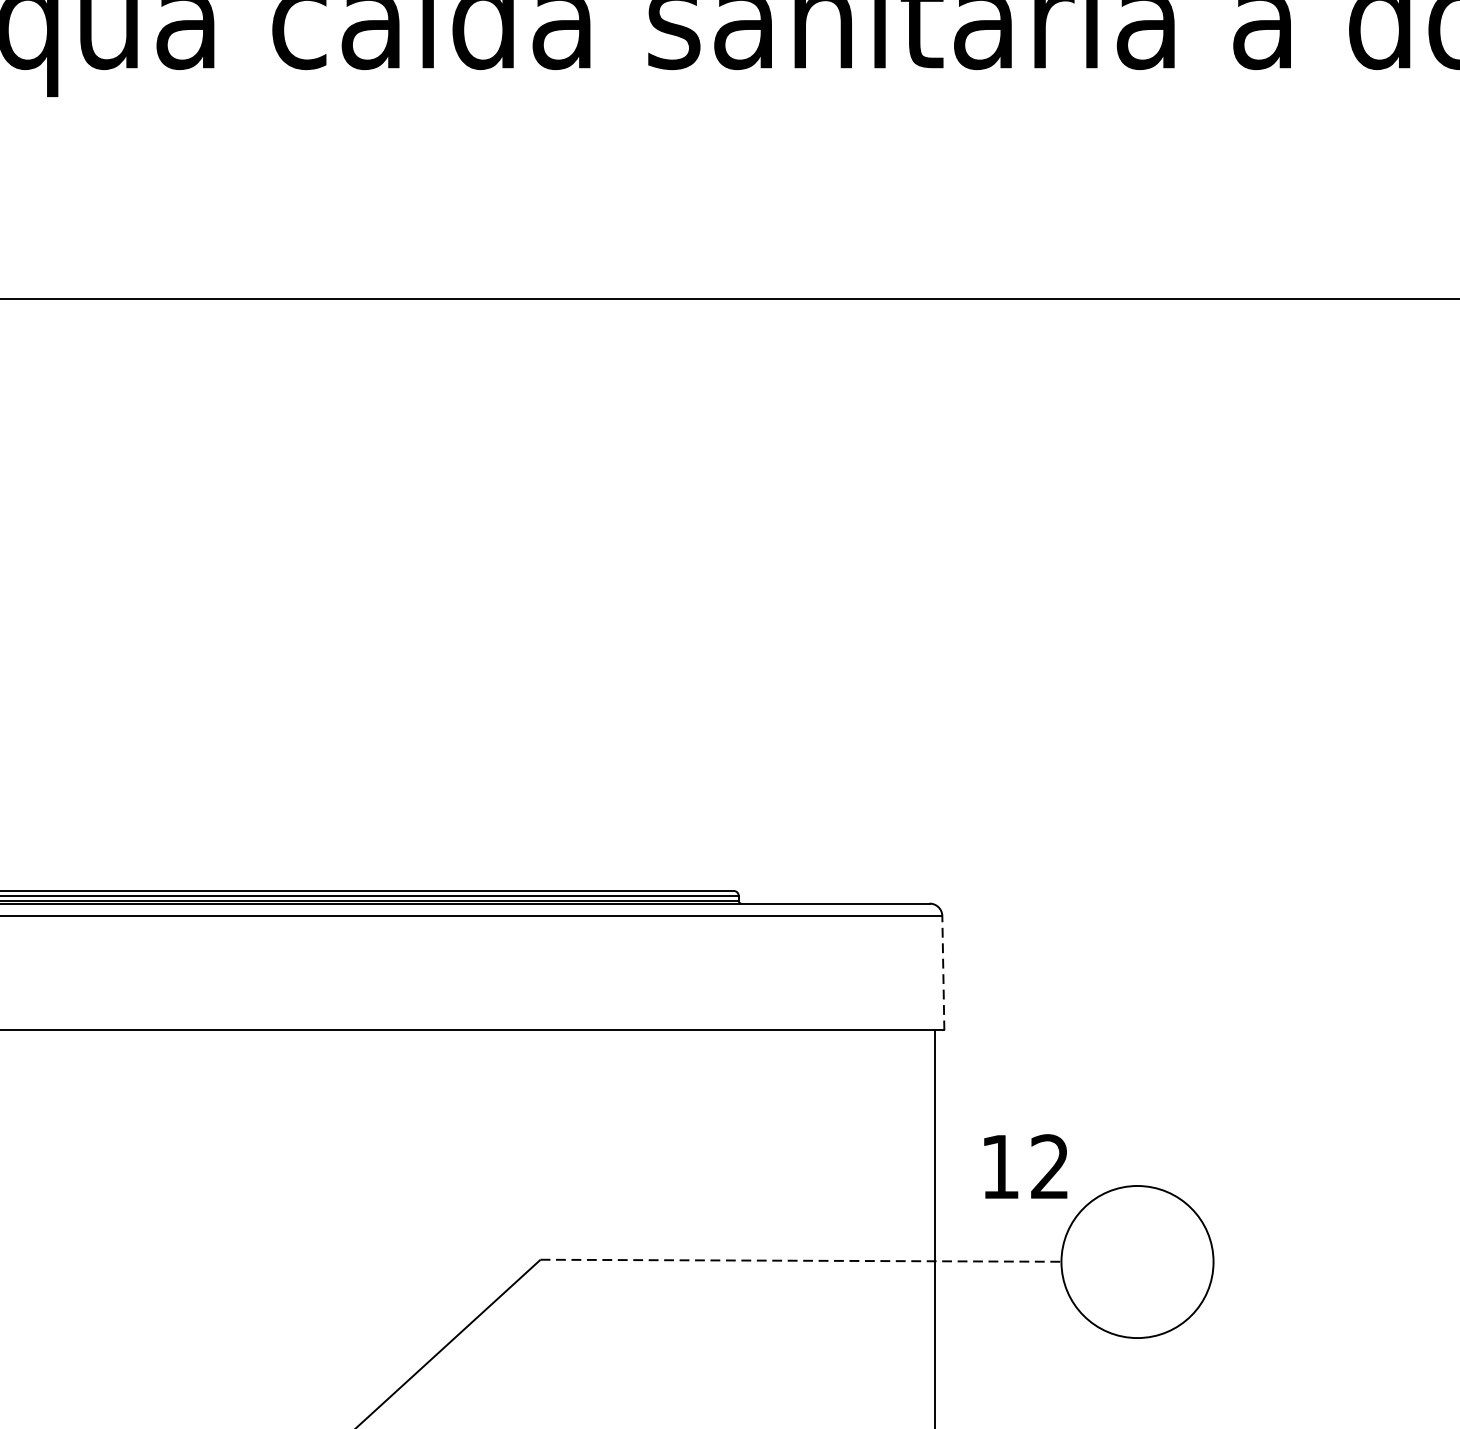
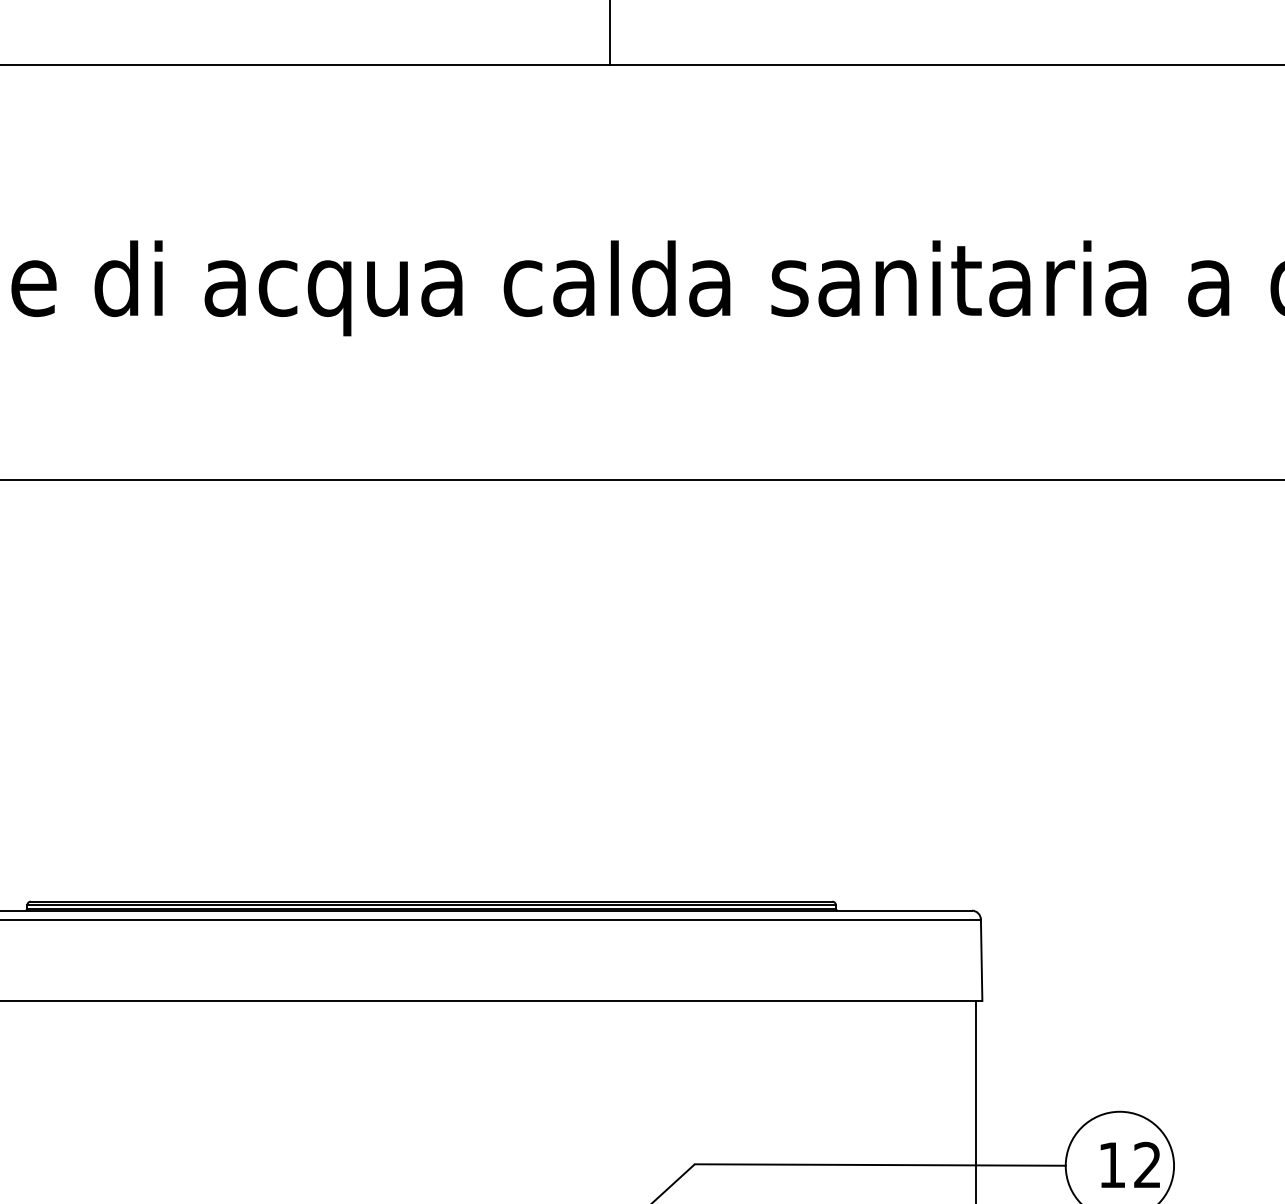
line: (943, 973) -> (981, 960), dashed -> solid
text: (1024, 1165) -> (1129, 1164), moved
line: (801, 1261) -> (880, 1165), dashed -> solid

